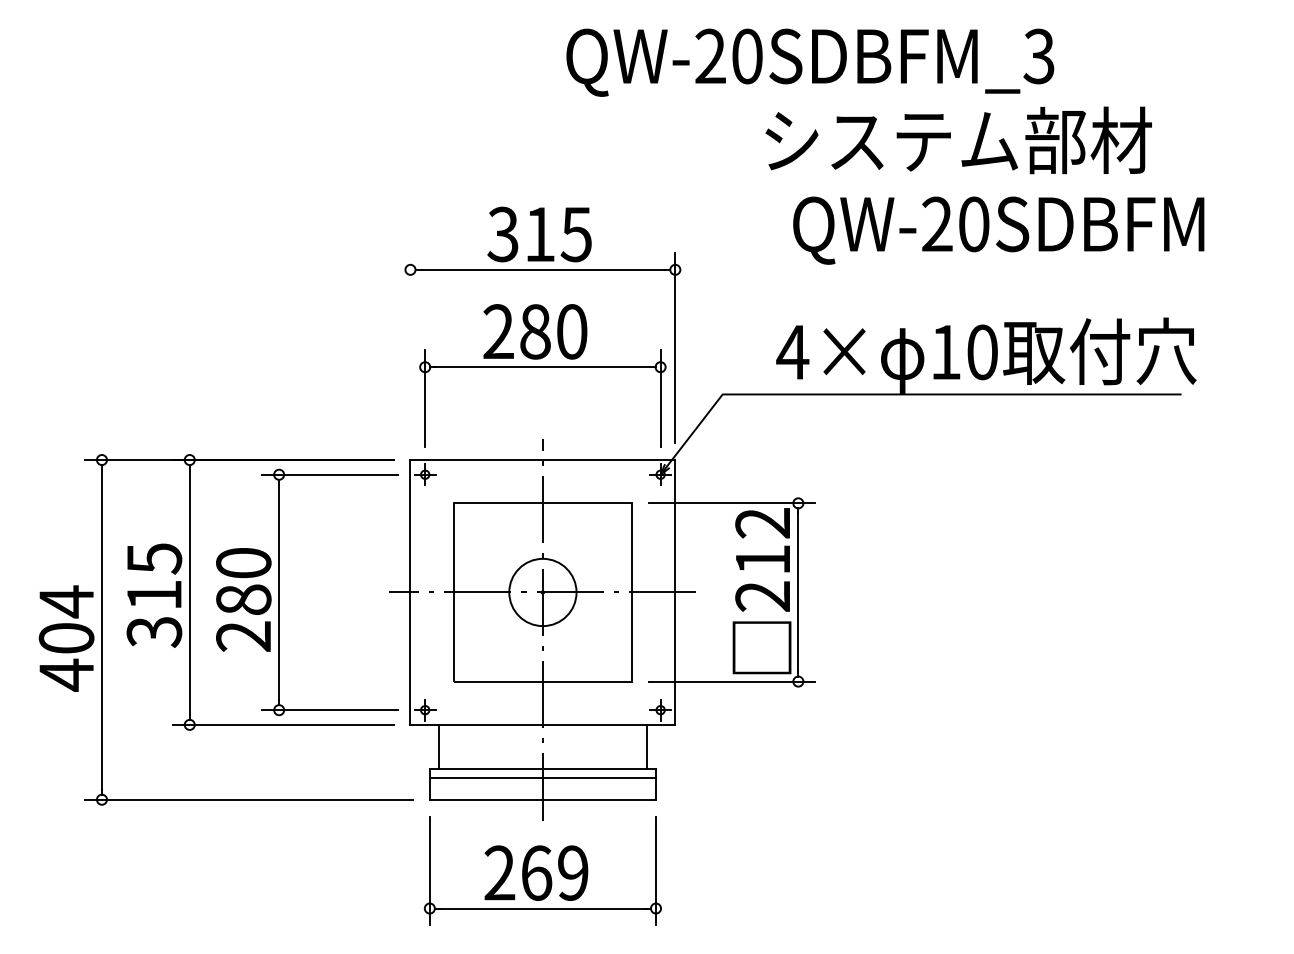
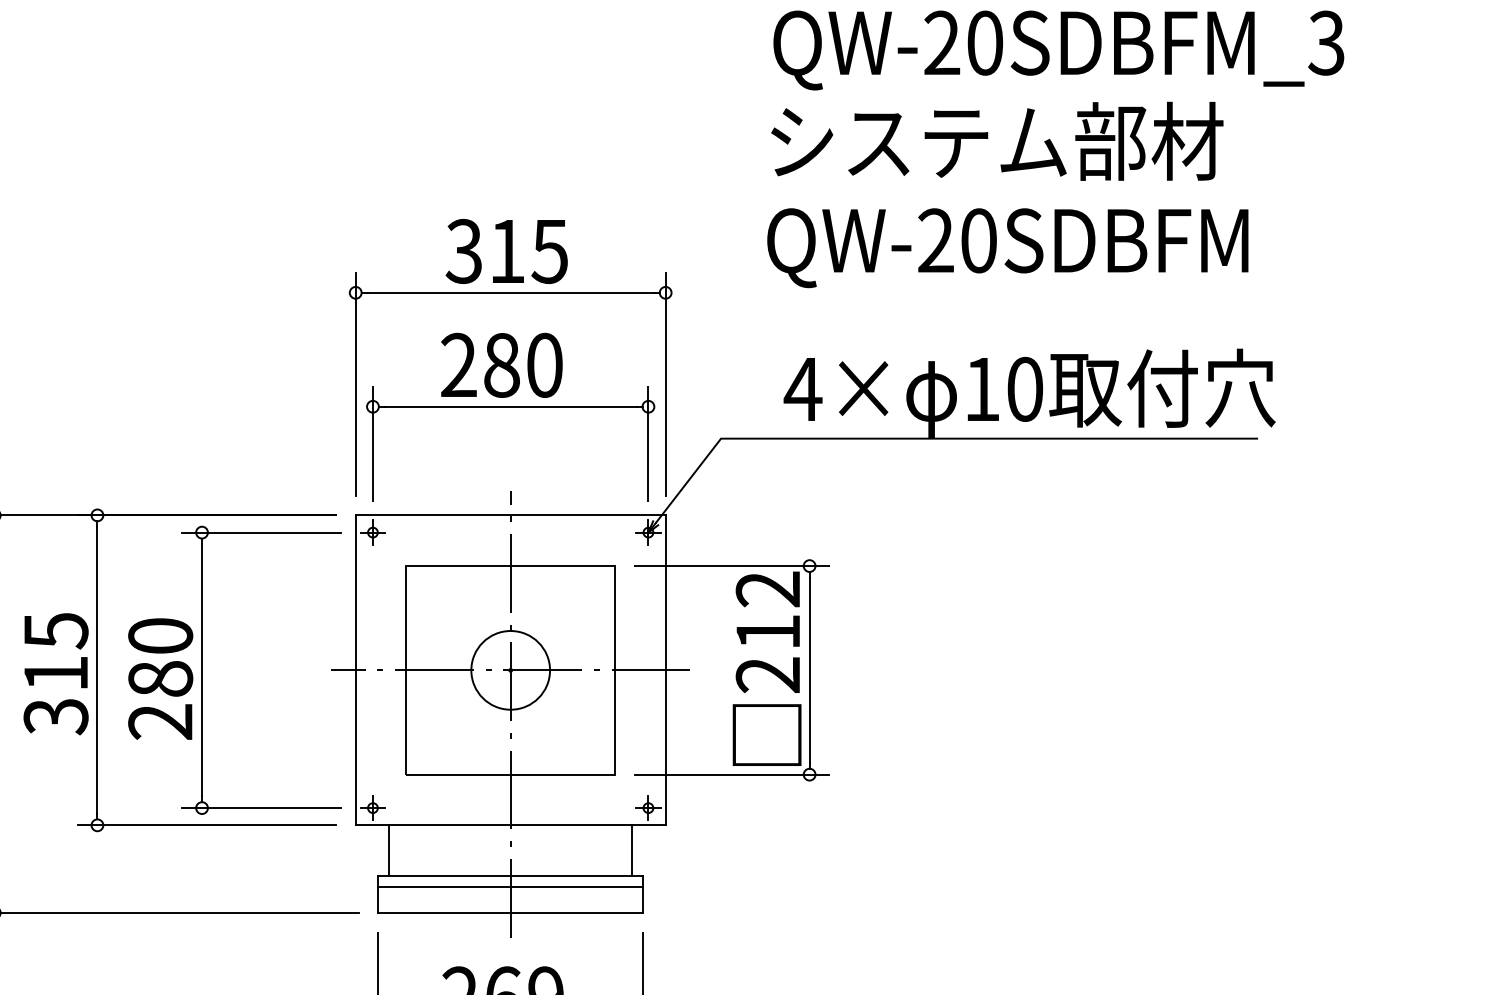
text: (810, 62) -> (1059, 50), moved
text: (998, 230) -> (1007, 247), moved
line: (410, 348) -> (355, 384), added

